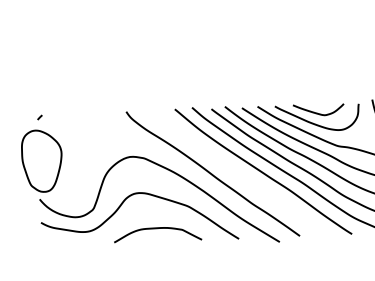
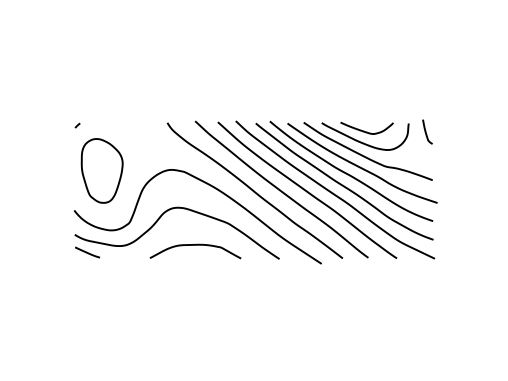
part: (41, 160) -> (101, 170), moved
curve: (237, 171) -> (280, 189), added
line: (53, 239) -> (87, 252), added

